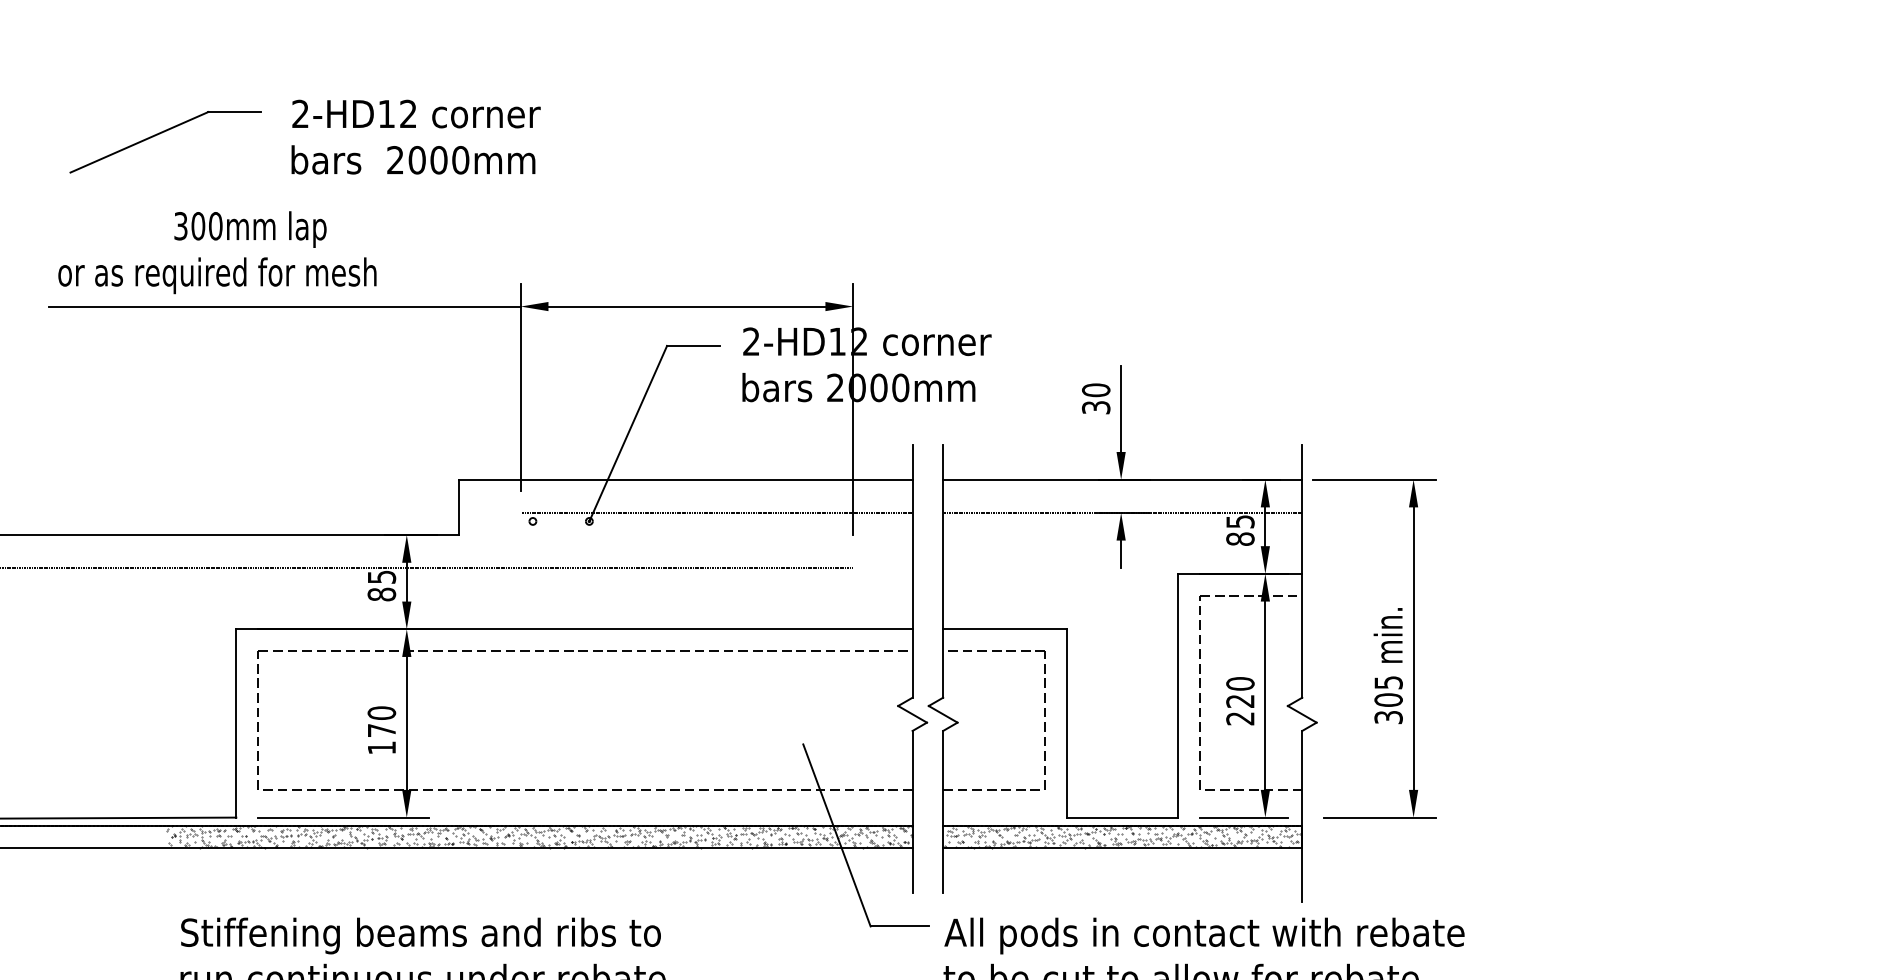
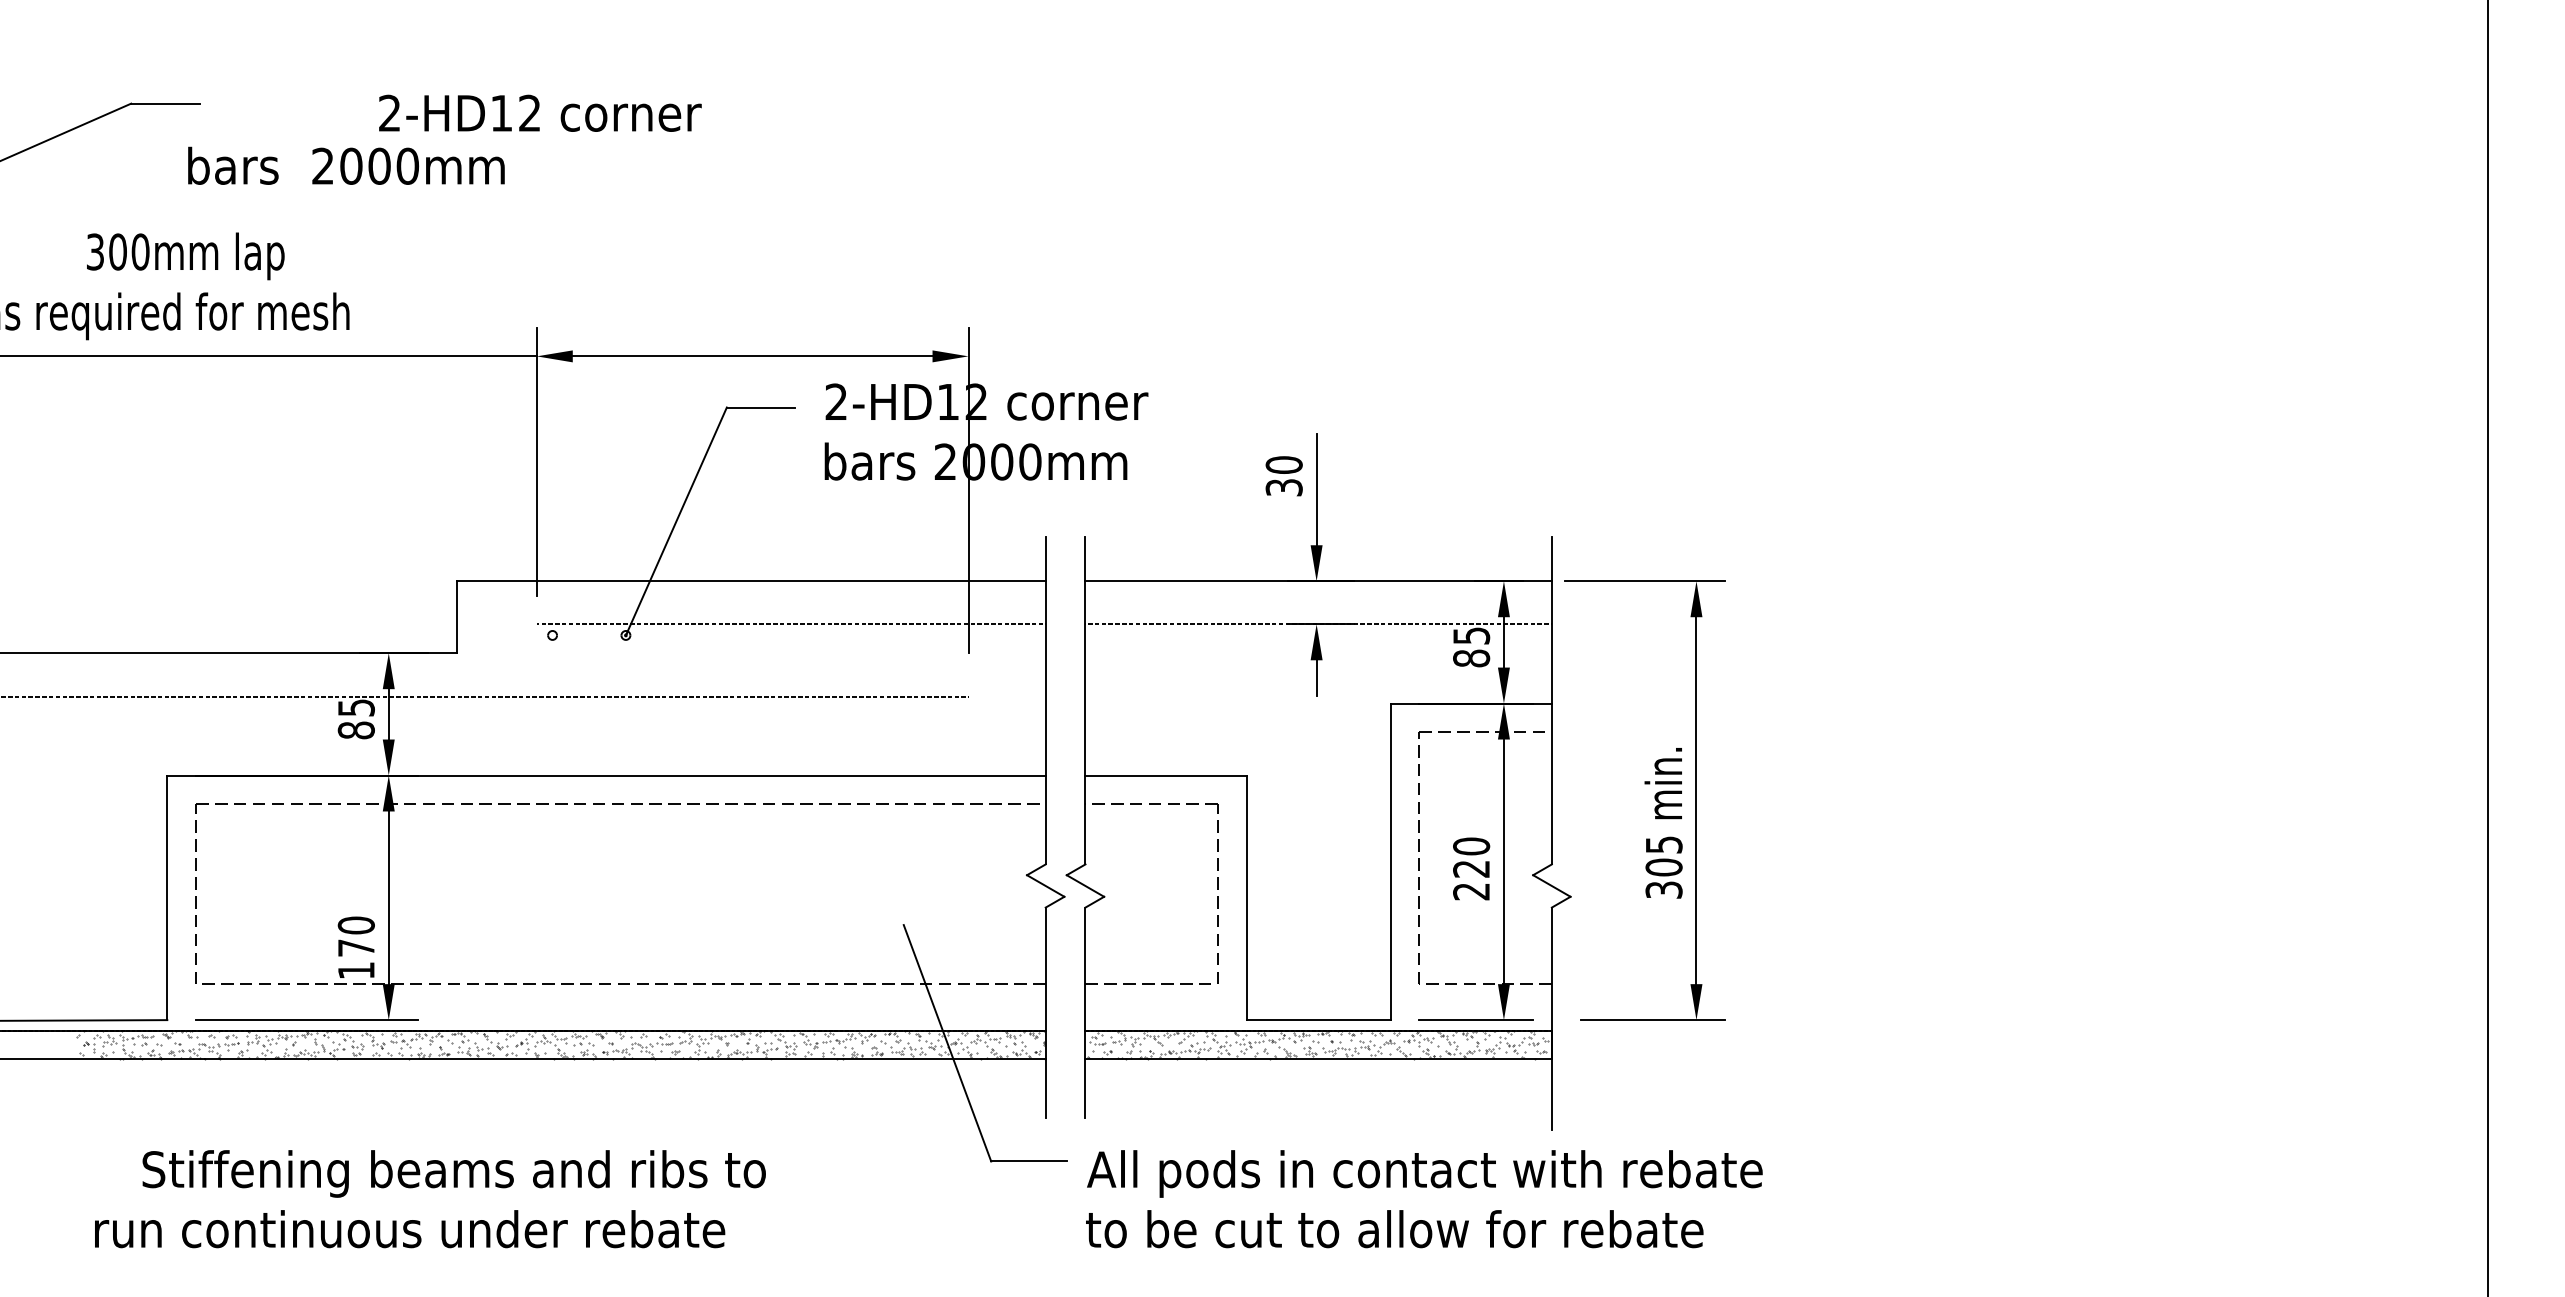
text: (416, 113) -> (540, 112), moved
text: (413, 159) -> (346, 165), moved
text: (381, 729) -> (355, 946), moved
text: (420, 935) -> (453, 1173), moved

